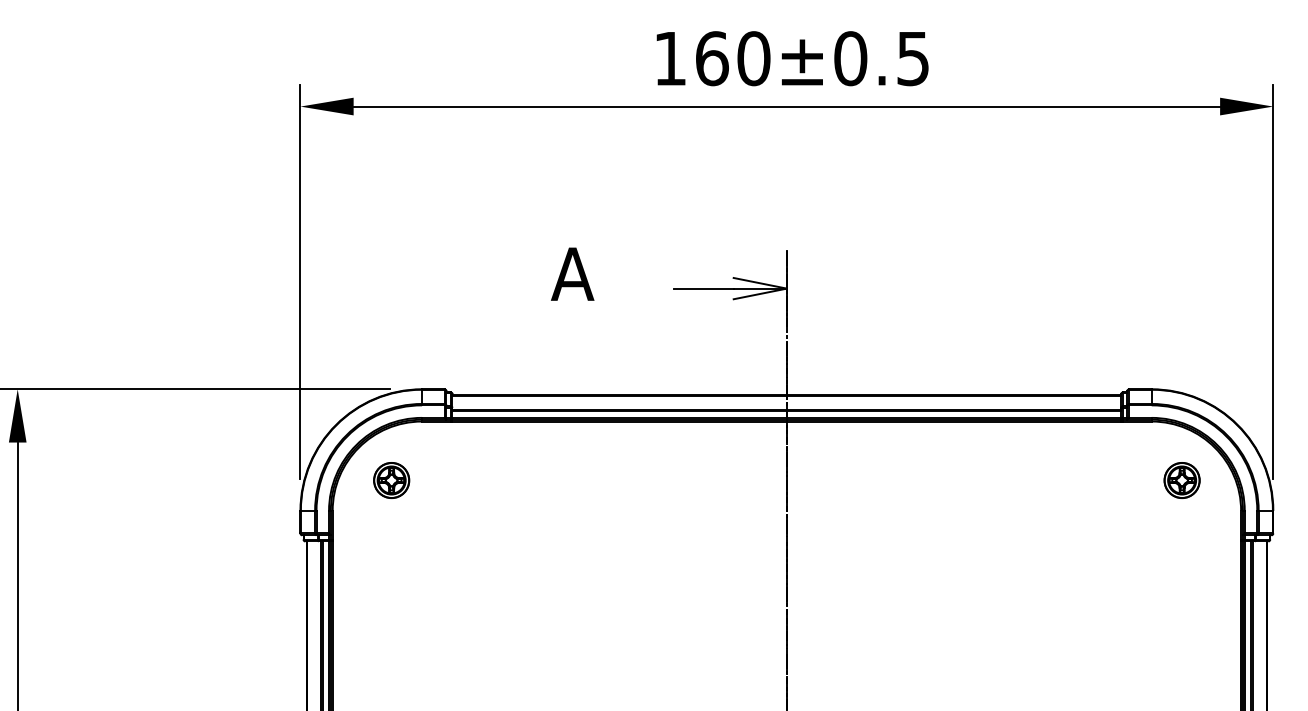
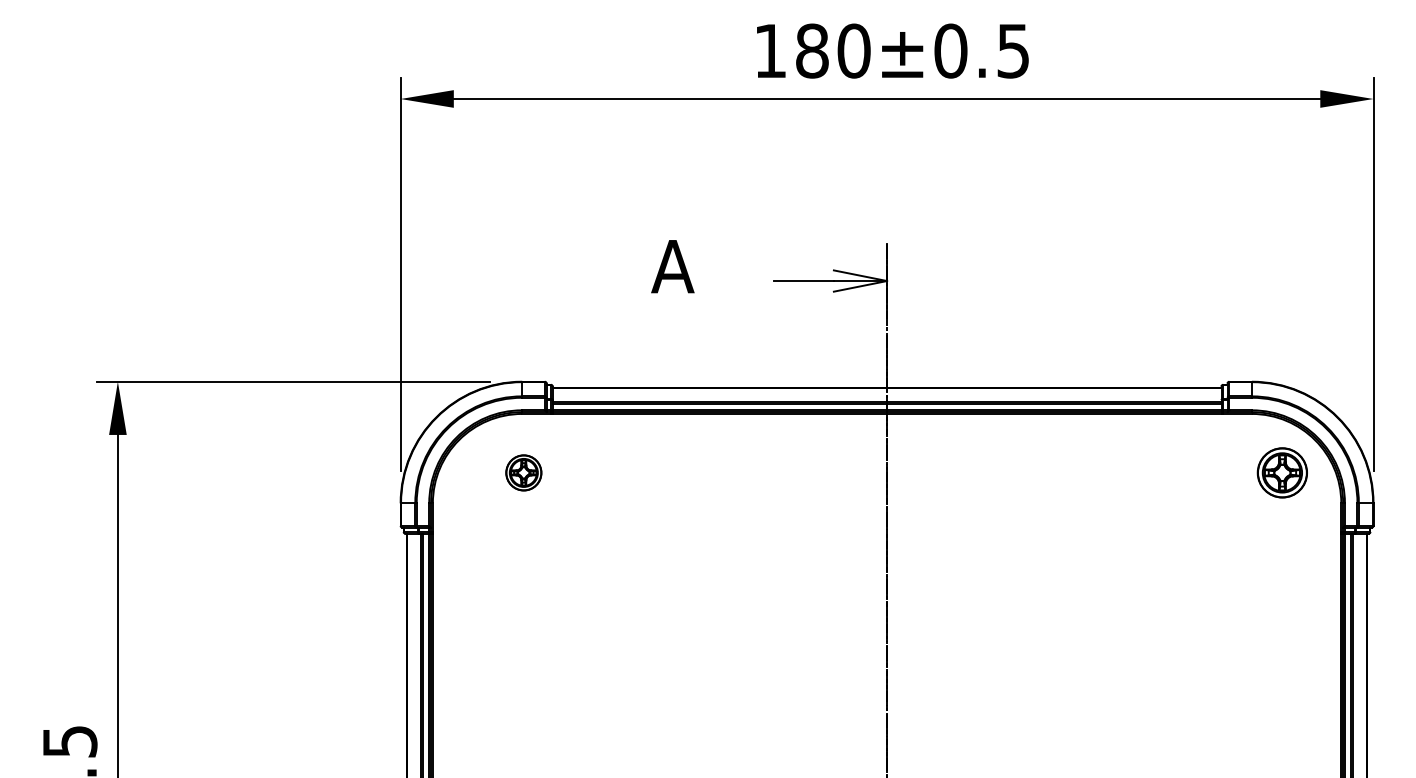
text: (712, 58) -> (812, 50), 160±0.5 -> 180±0.5
part: (391, 480) -> (523, 472), moved
part: (1181, 480) -> (1281, 472), size x1.4

